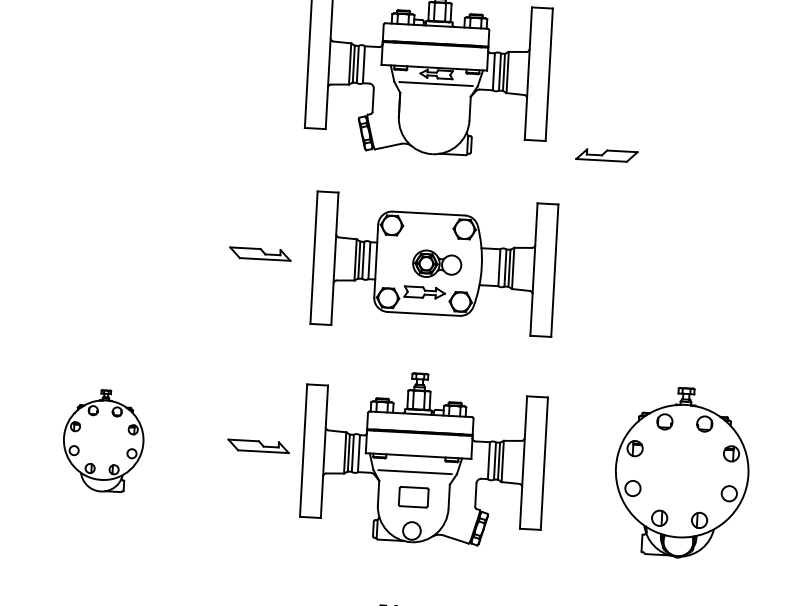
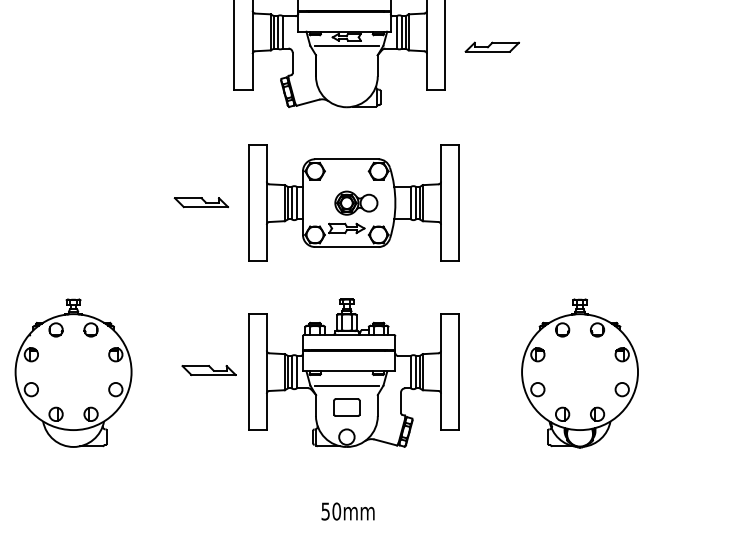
part: (605, 154) -> (491, 46), moved
part: (103, 440) -> (73, 372), size x1.67

